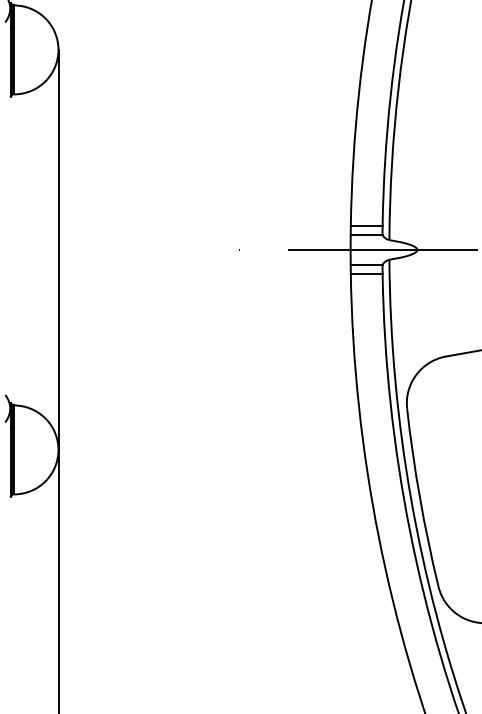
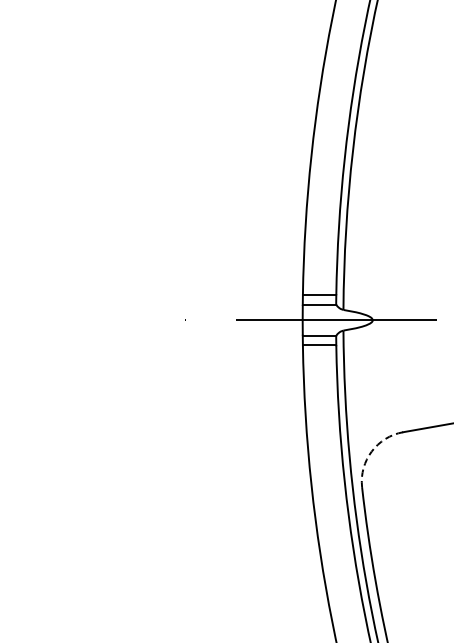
arc: (416, 374) -> (371, 451), solid -> dashed

